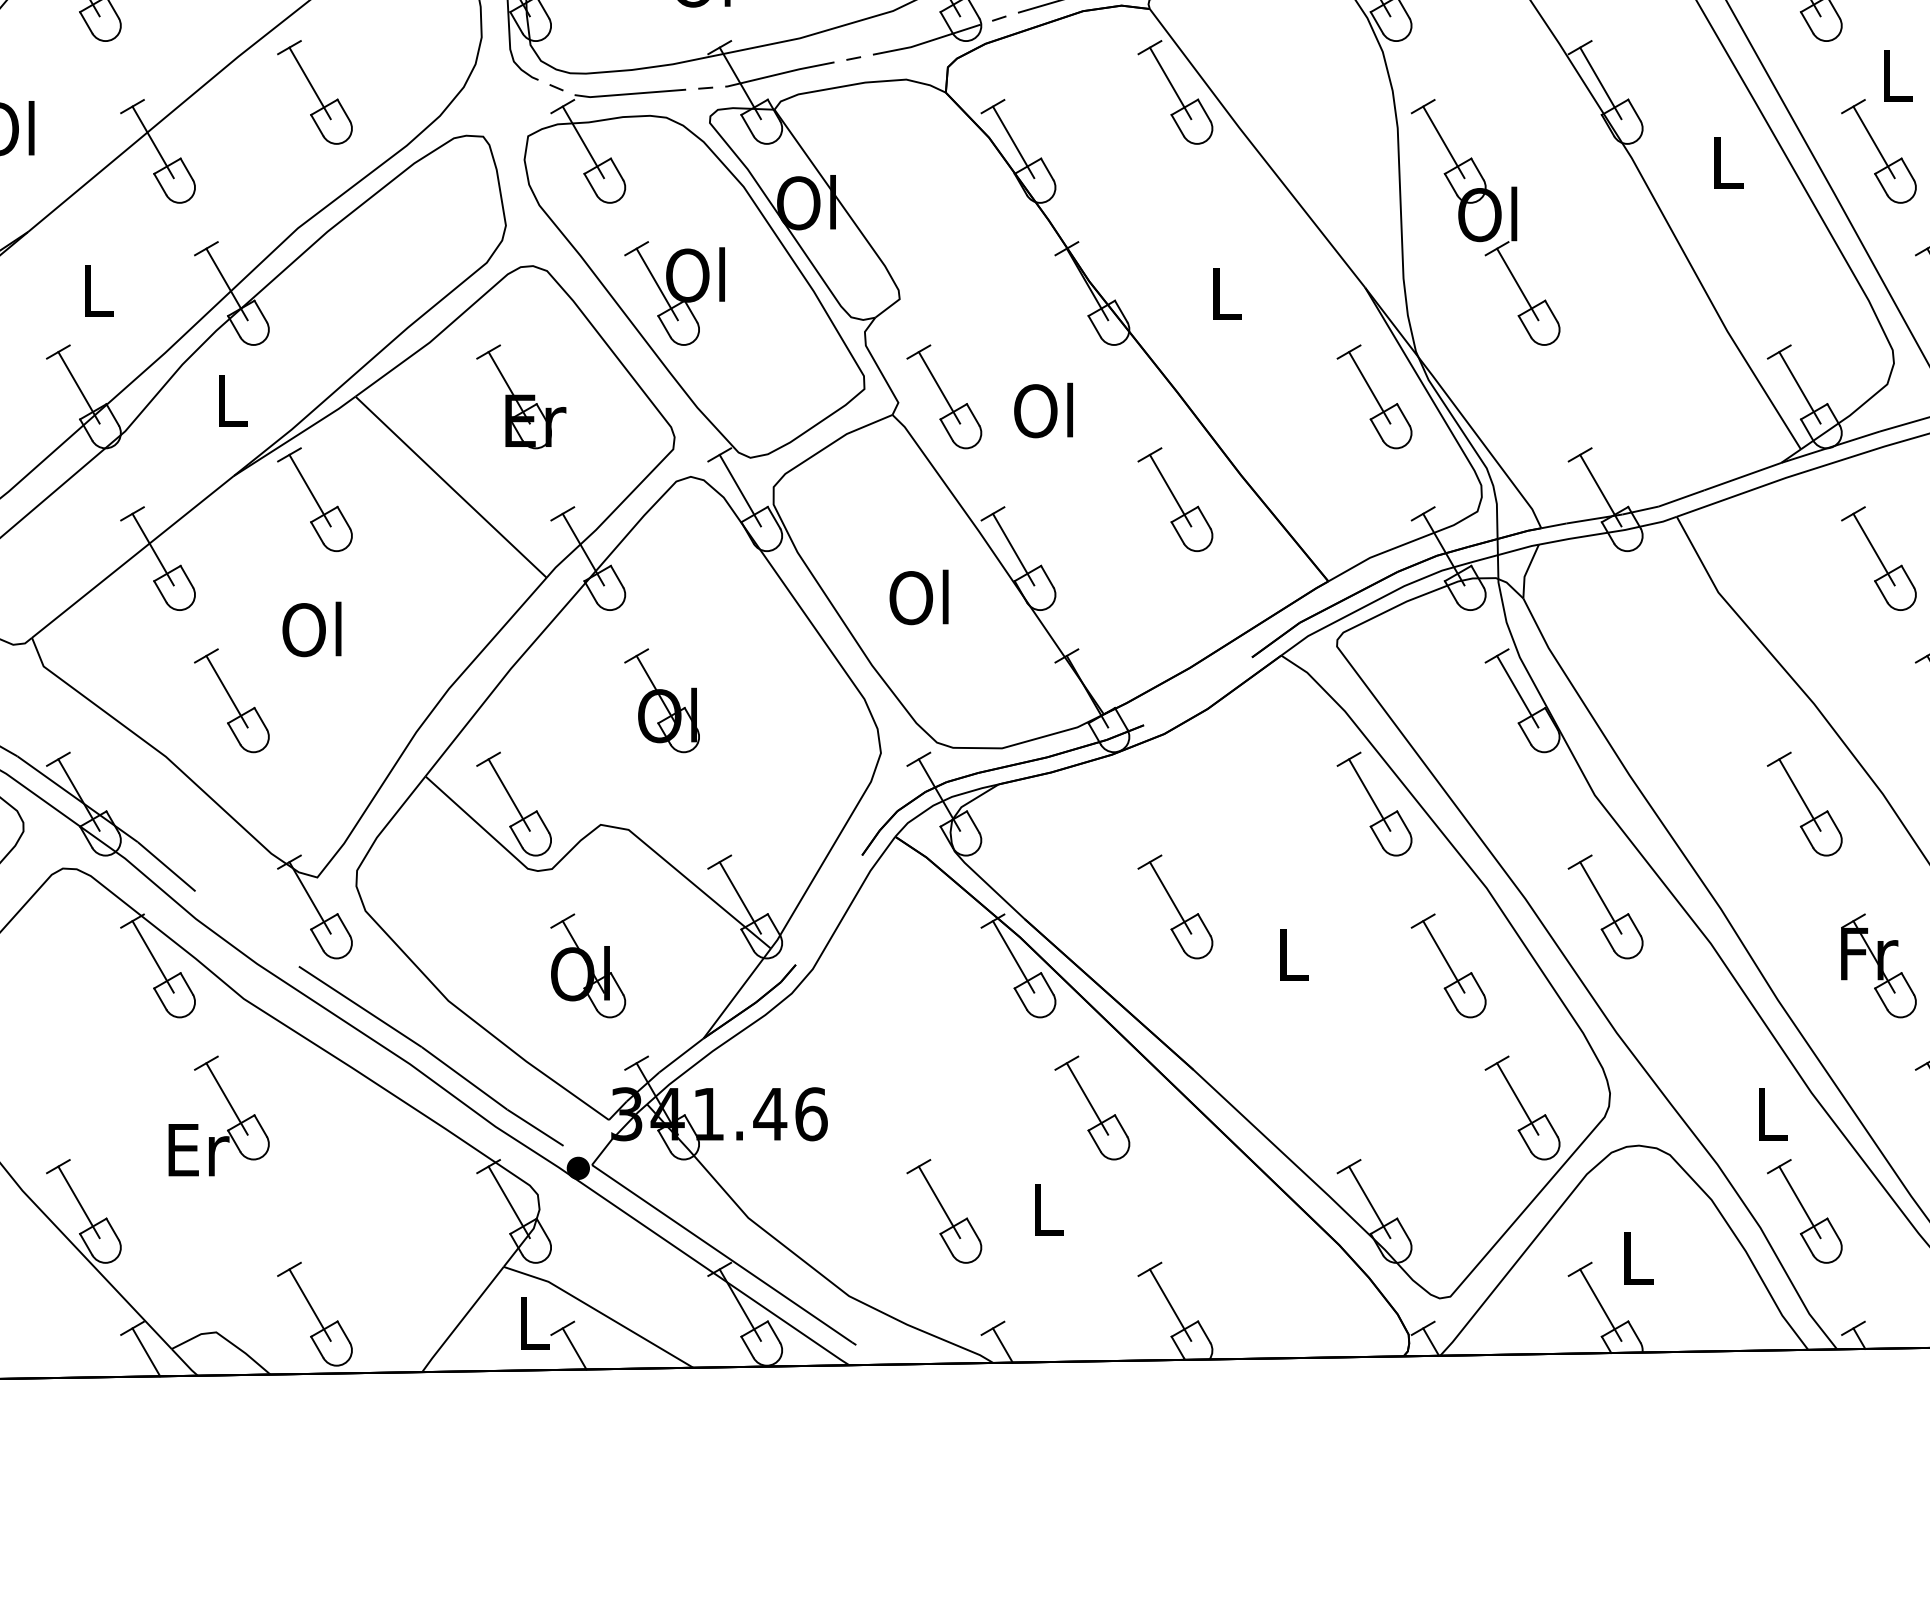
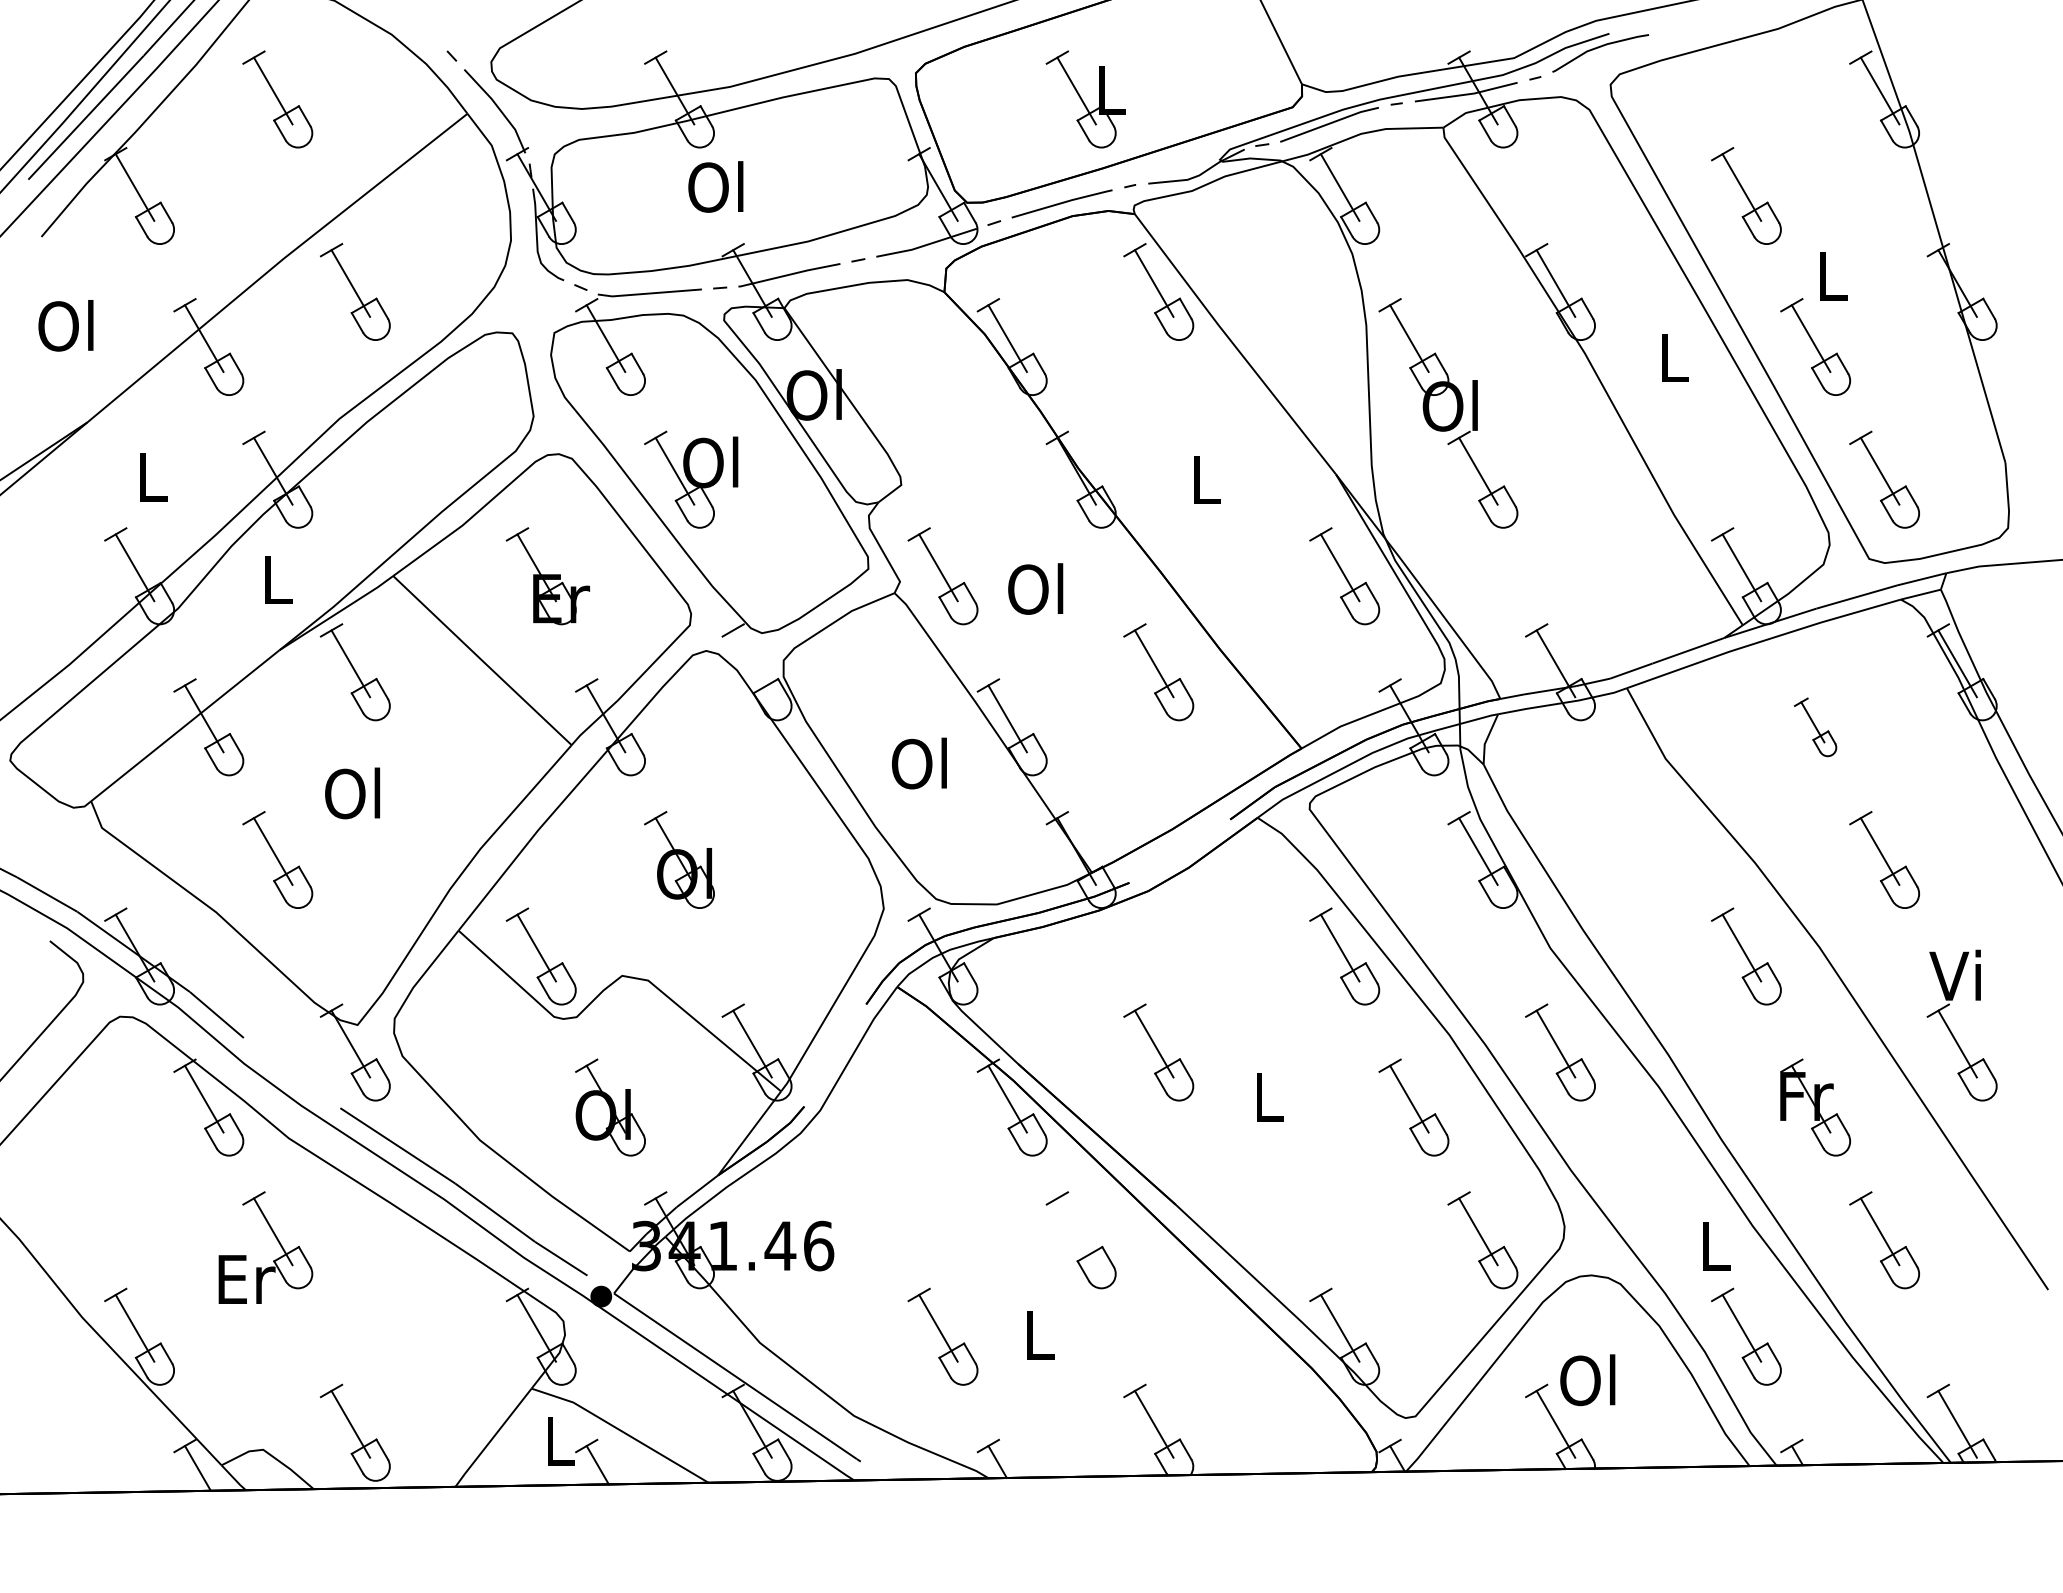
line: (740, 490) -> (752, 663), removed
part: (1878, 558) -> (1815, 727), size x0.6
line: (1087, 1098) -> (1076, 1231), removed
text: (1634, 1258) -> (1587, 1380), L -> Ol

